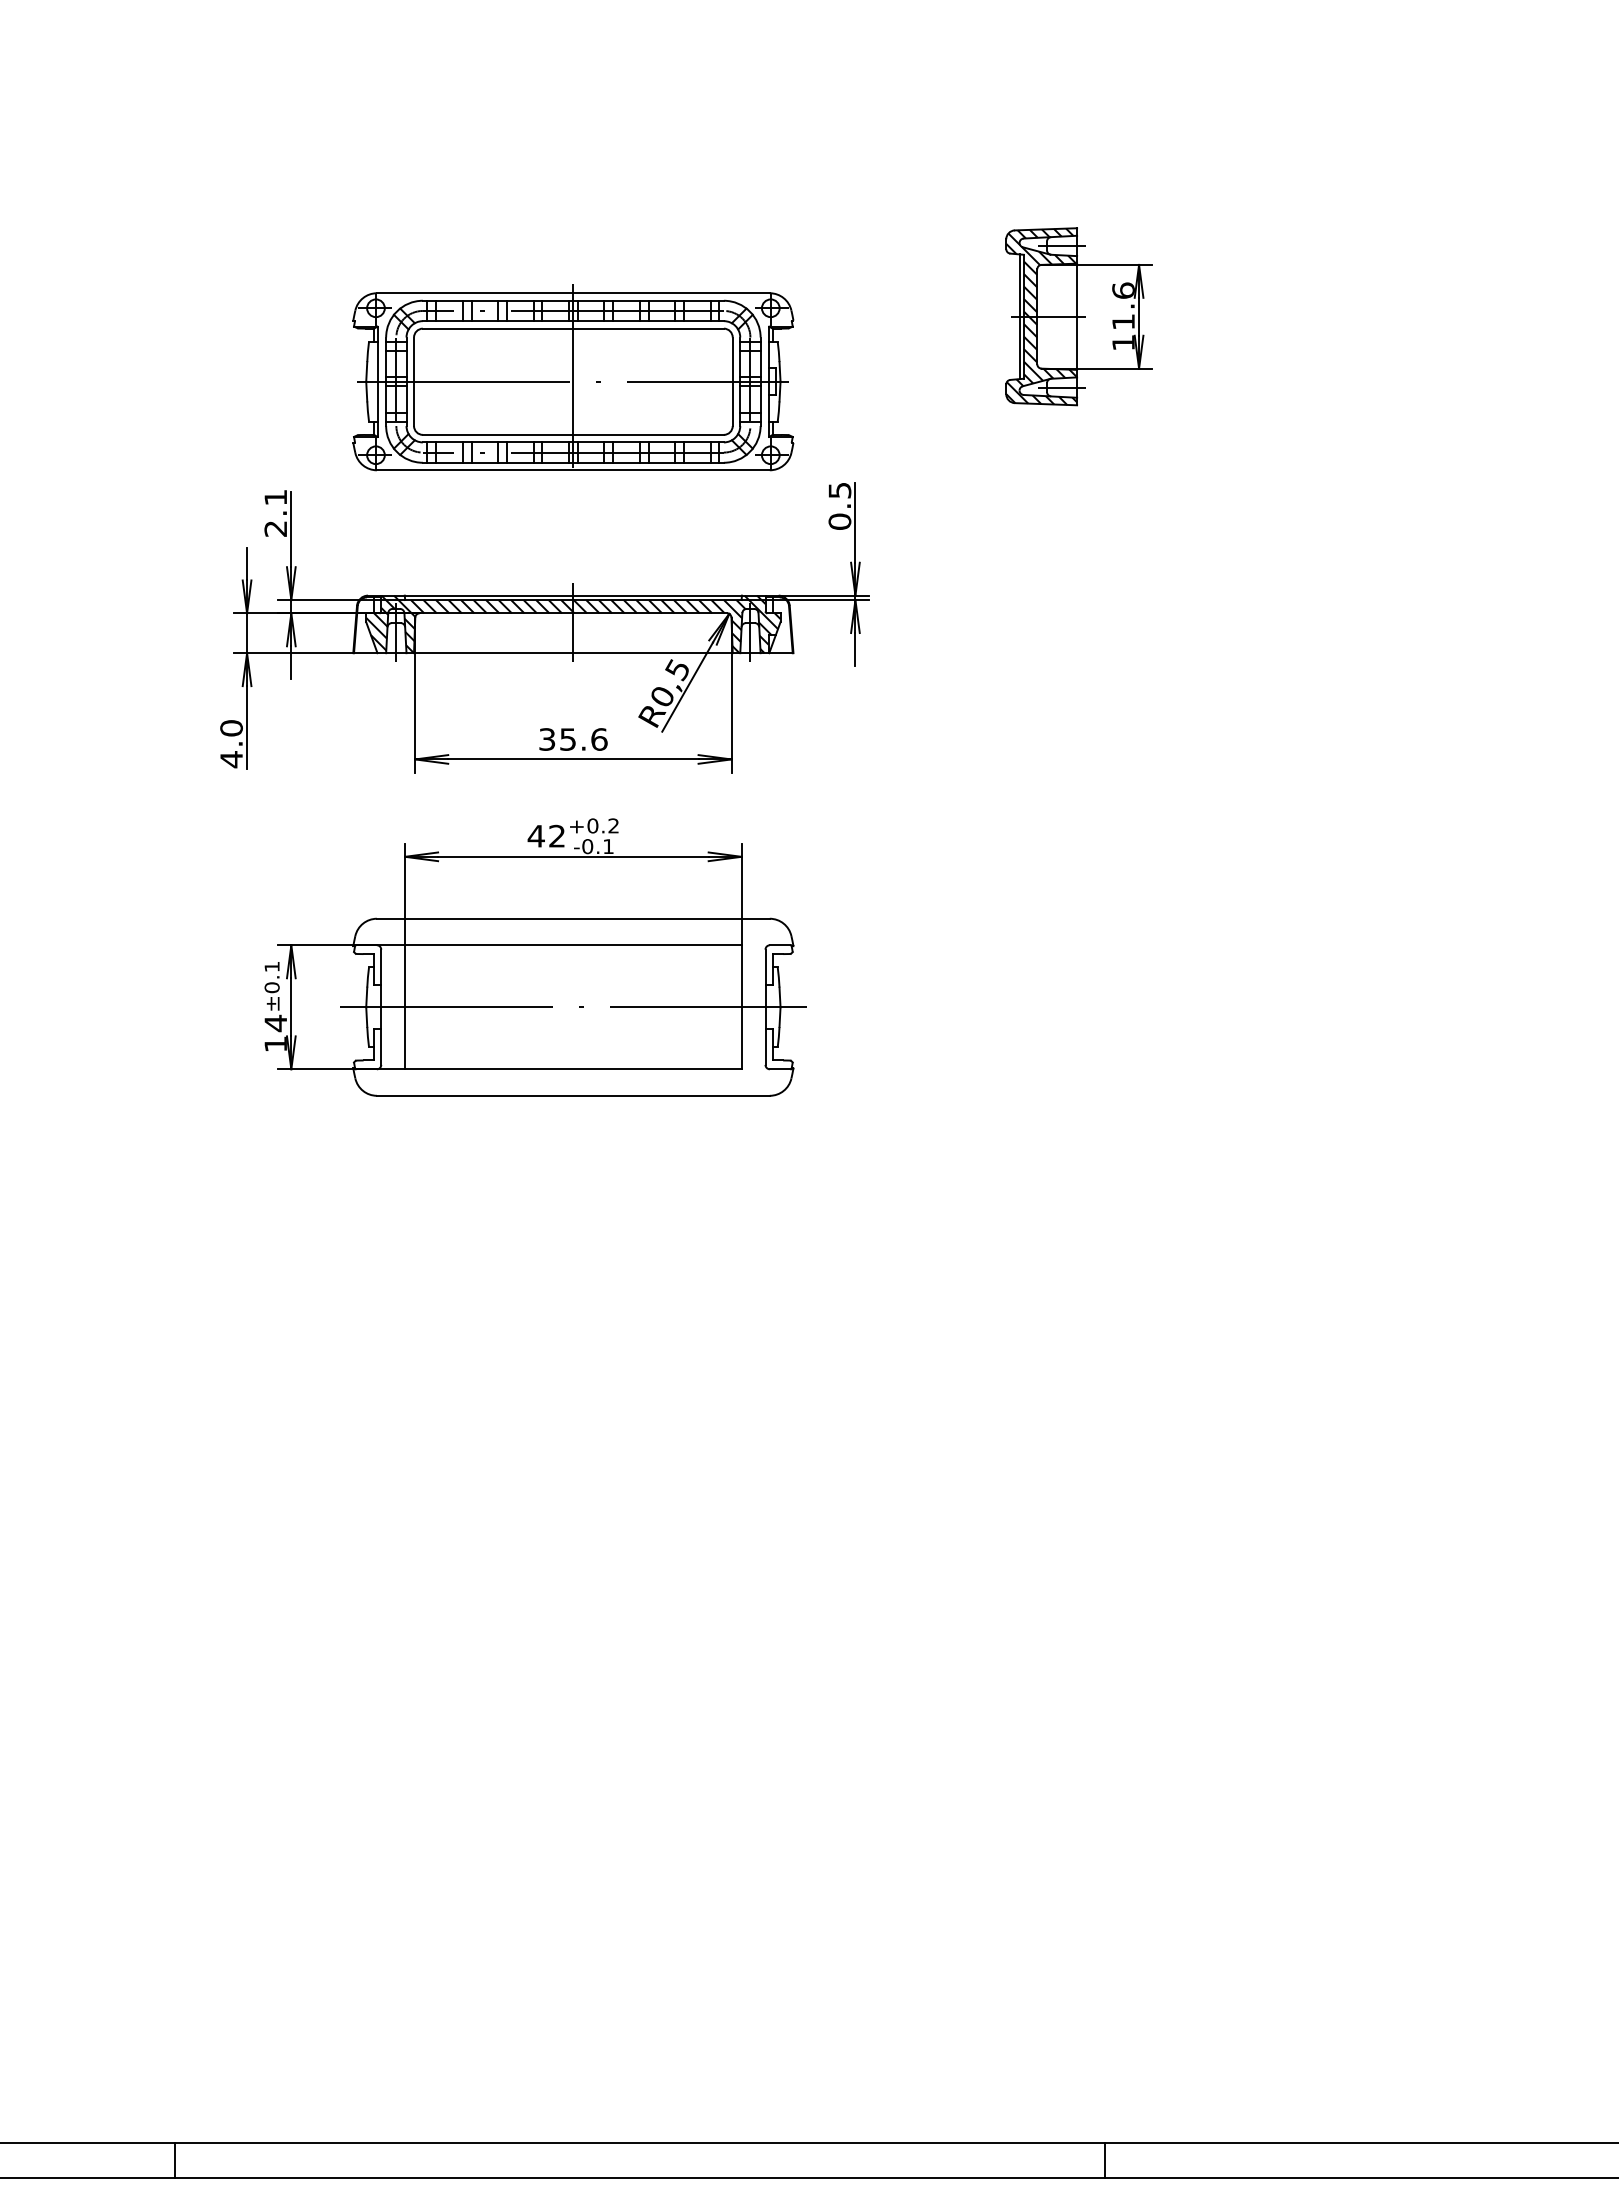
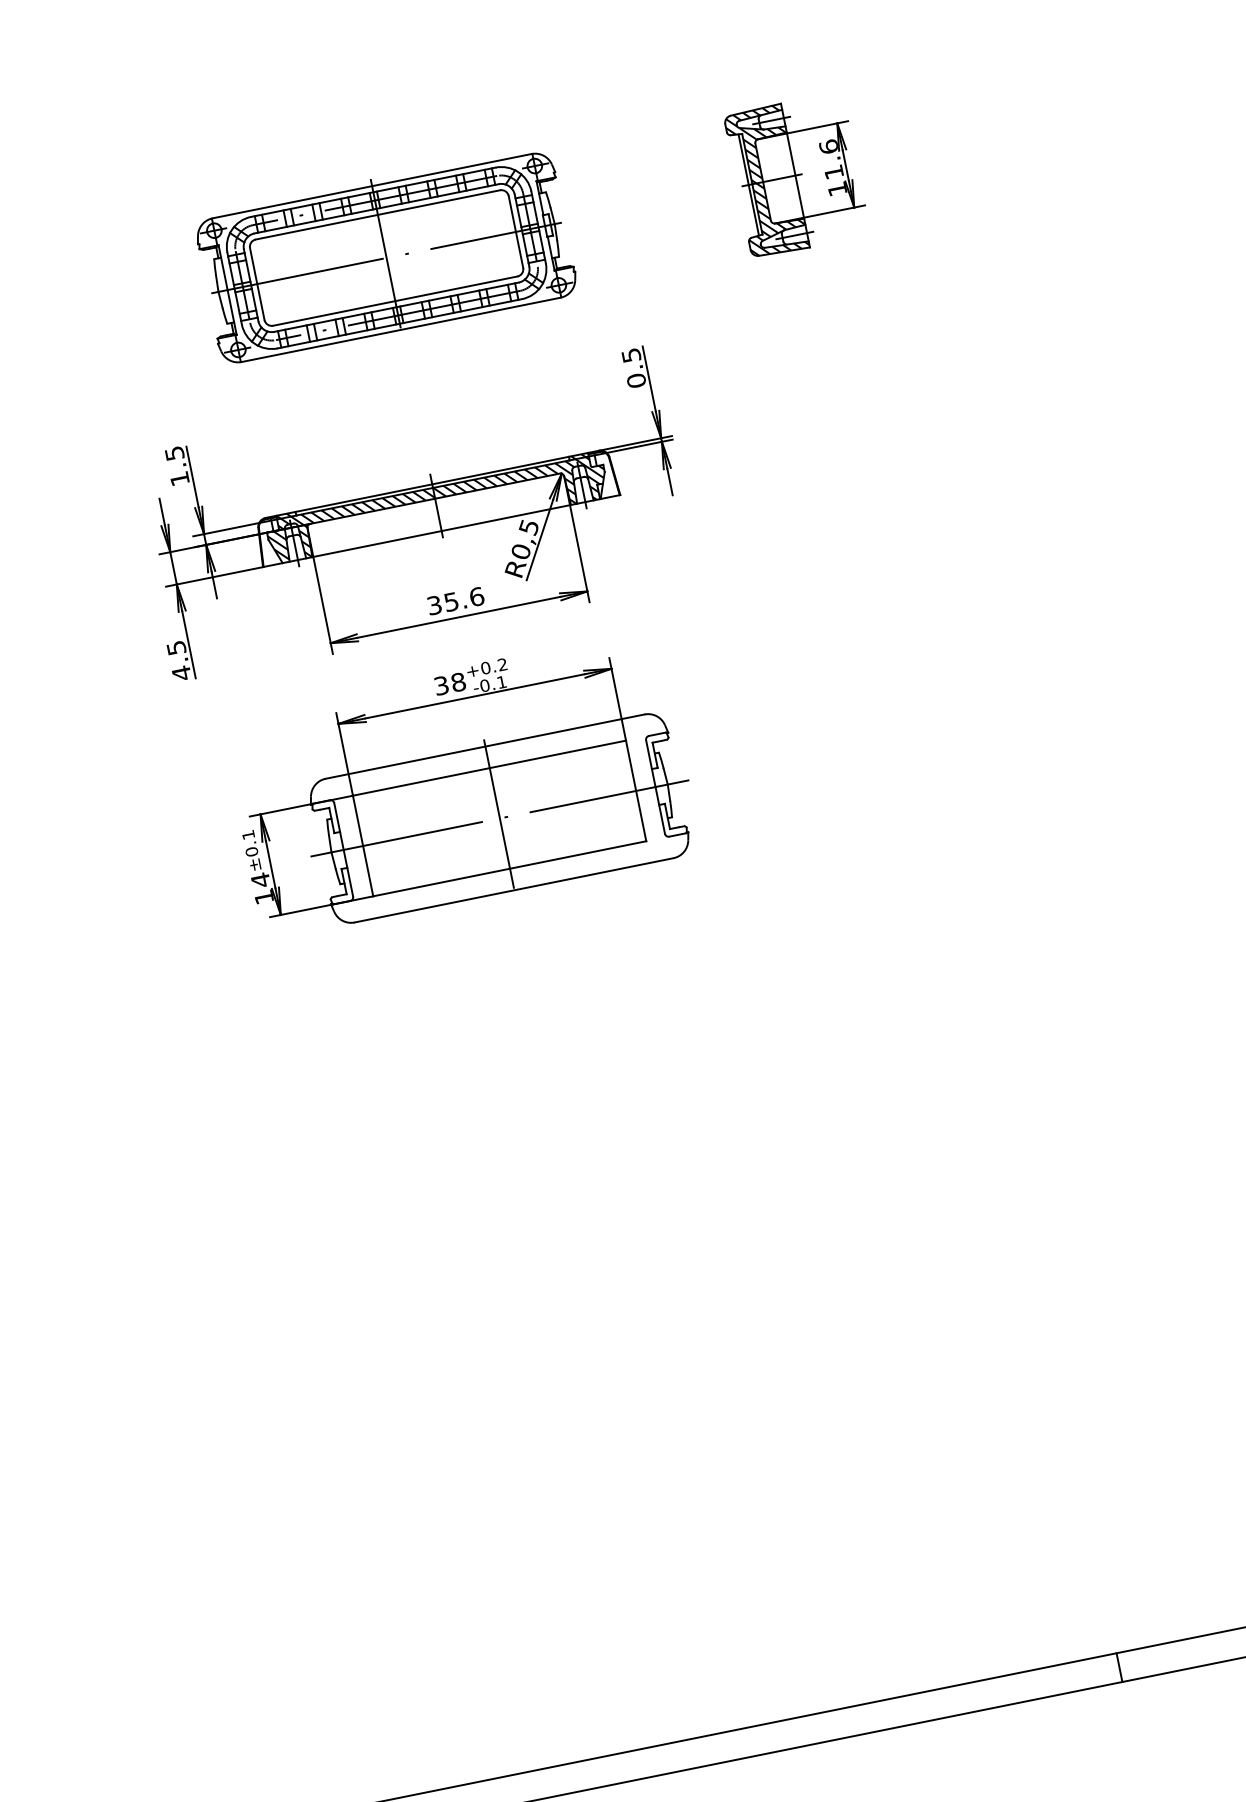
part: (573, 377) -> (386, 254), moved
text: (275, 513) -> (177, 466), 2.1 -> 1.5
text: (231, 728) -> (176, 648), 4.0 -> 4.5
text: (546, 835) -> (449, 683), 42 -> 38
line: (573, 1006) -> (499, 817), added

